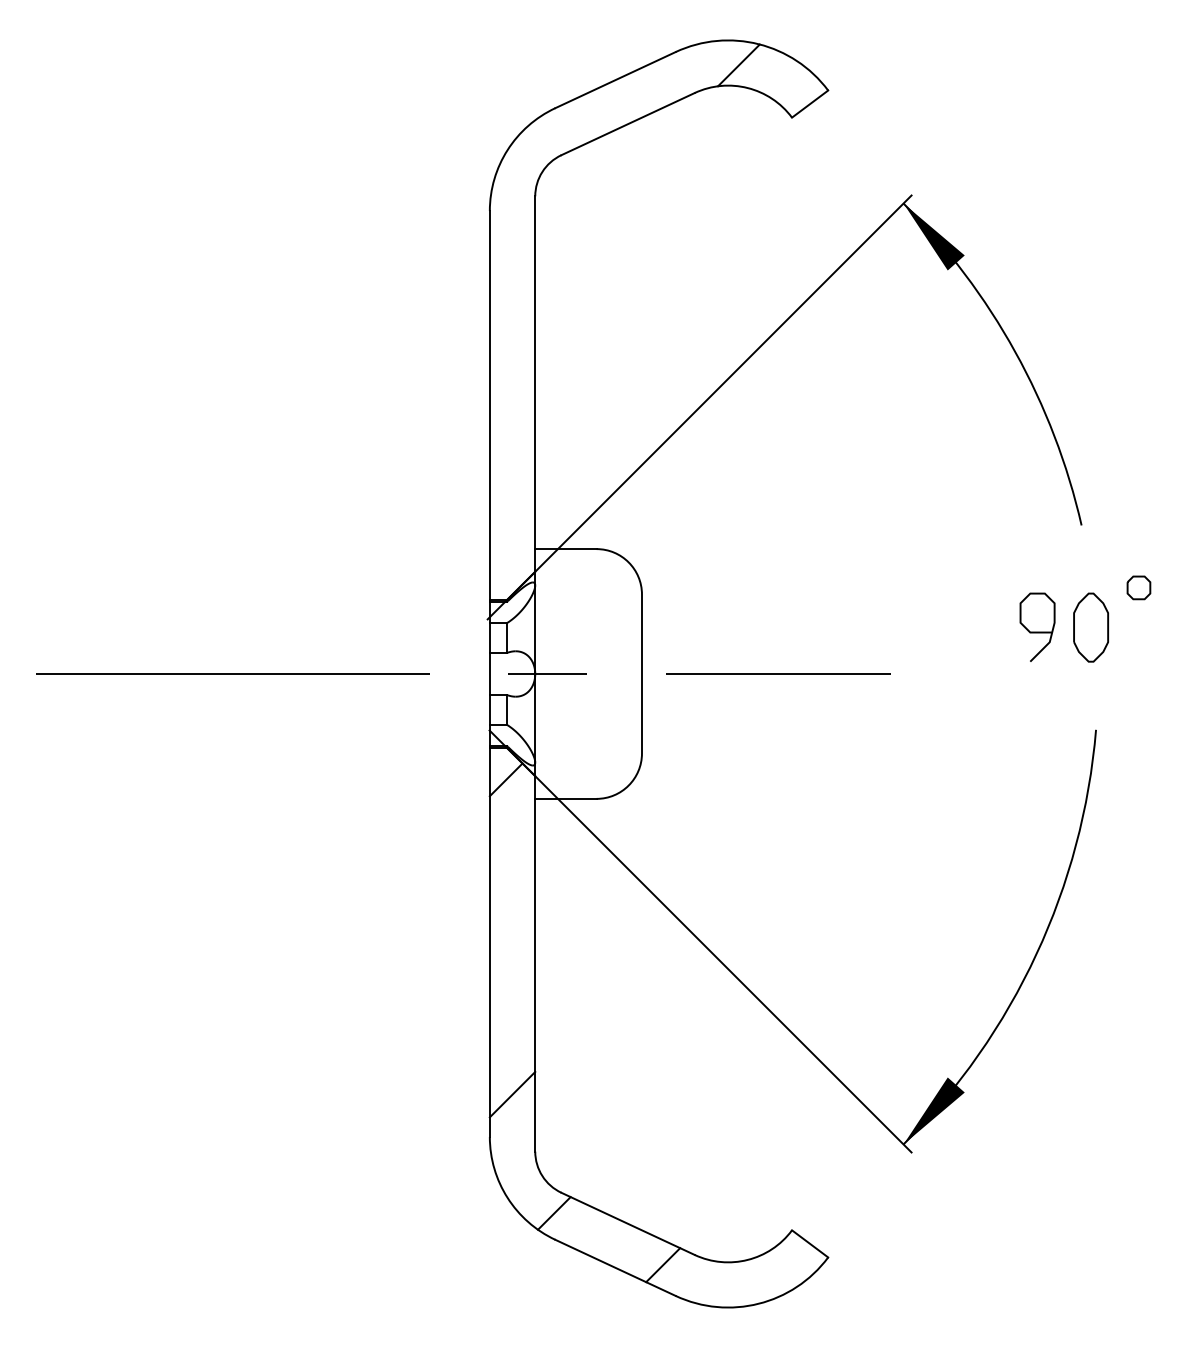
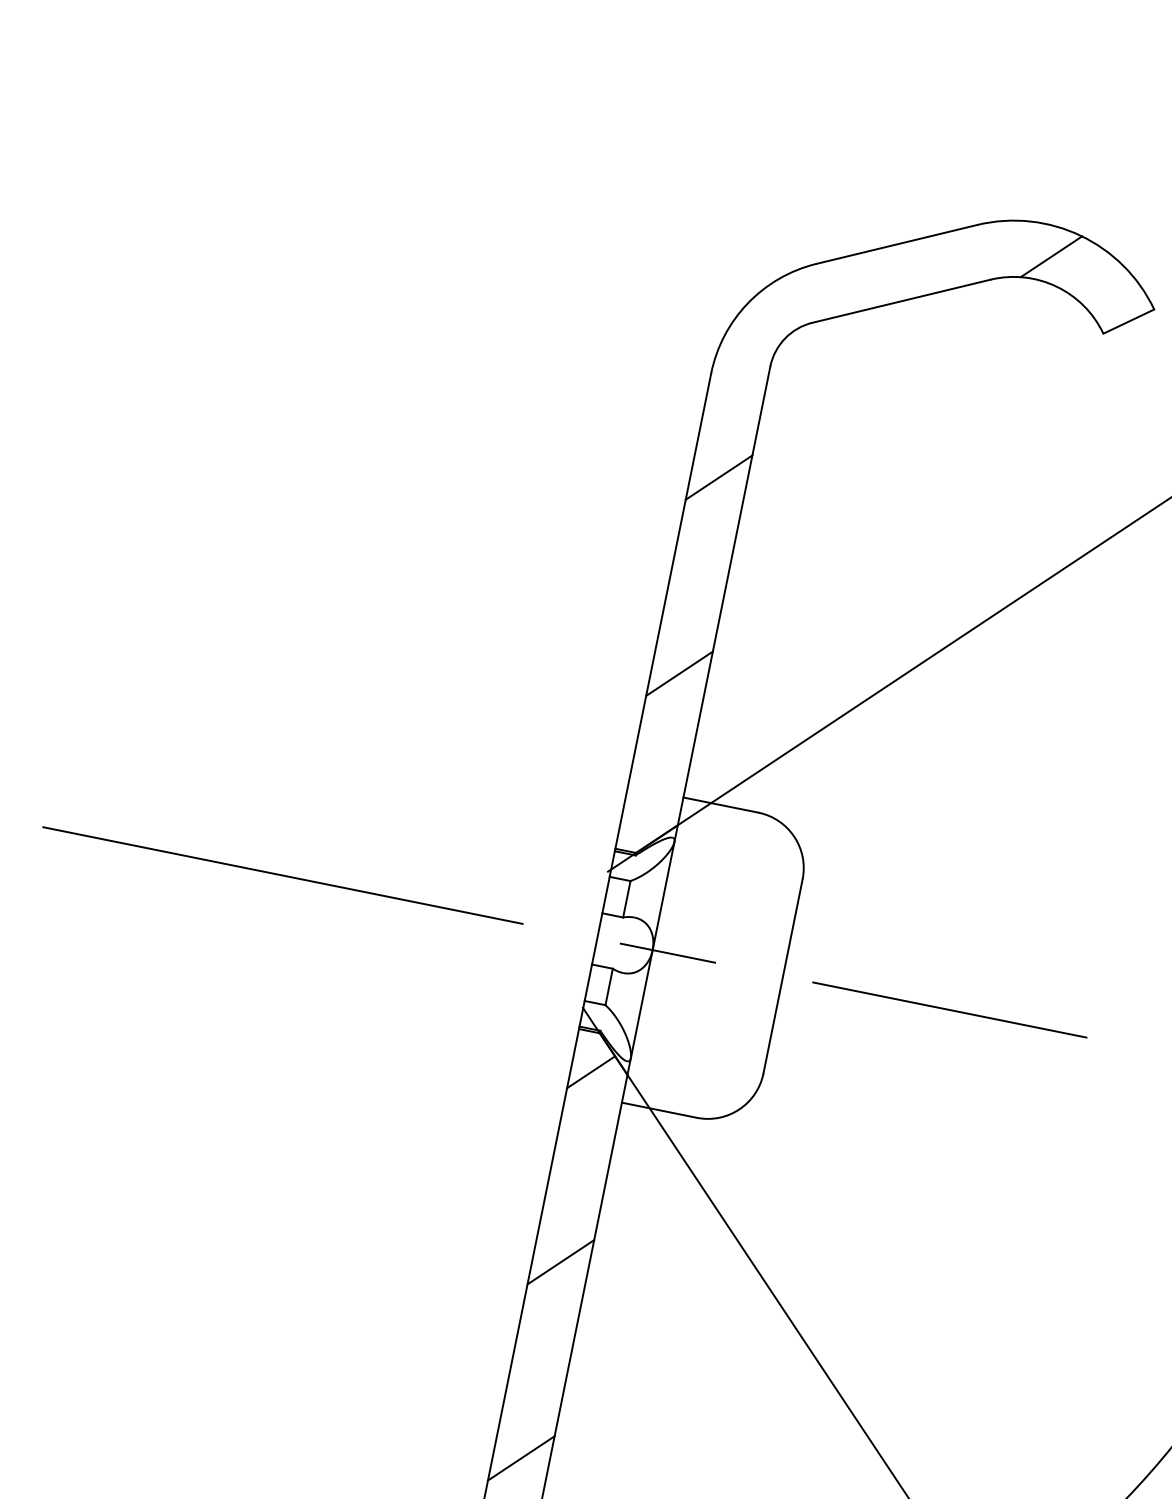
line: (512, 291) -> (719, 477), added
line: (512, 452) -> (679, 673), added
line: (512, 933) -> (560, 1261), added

